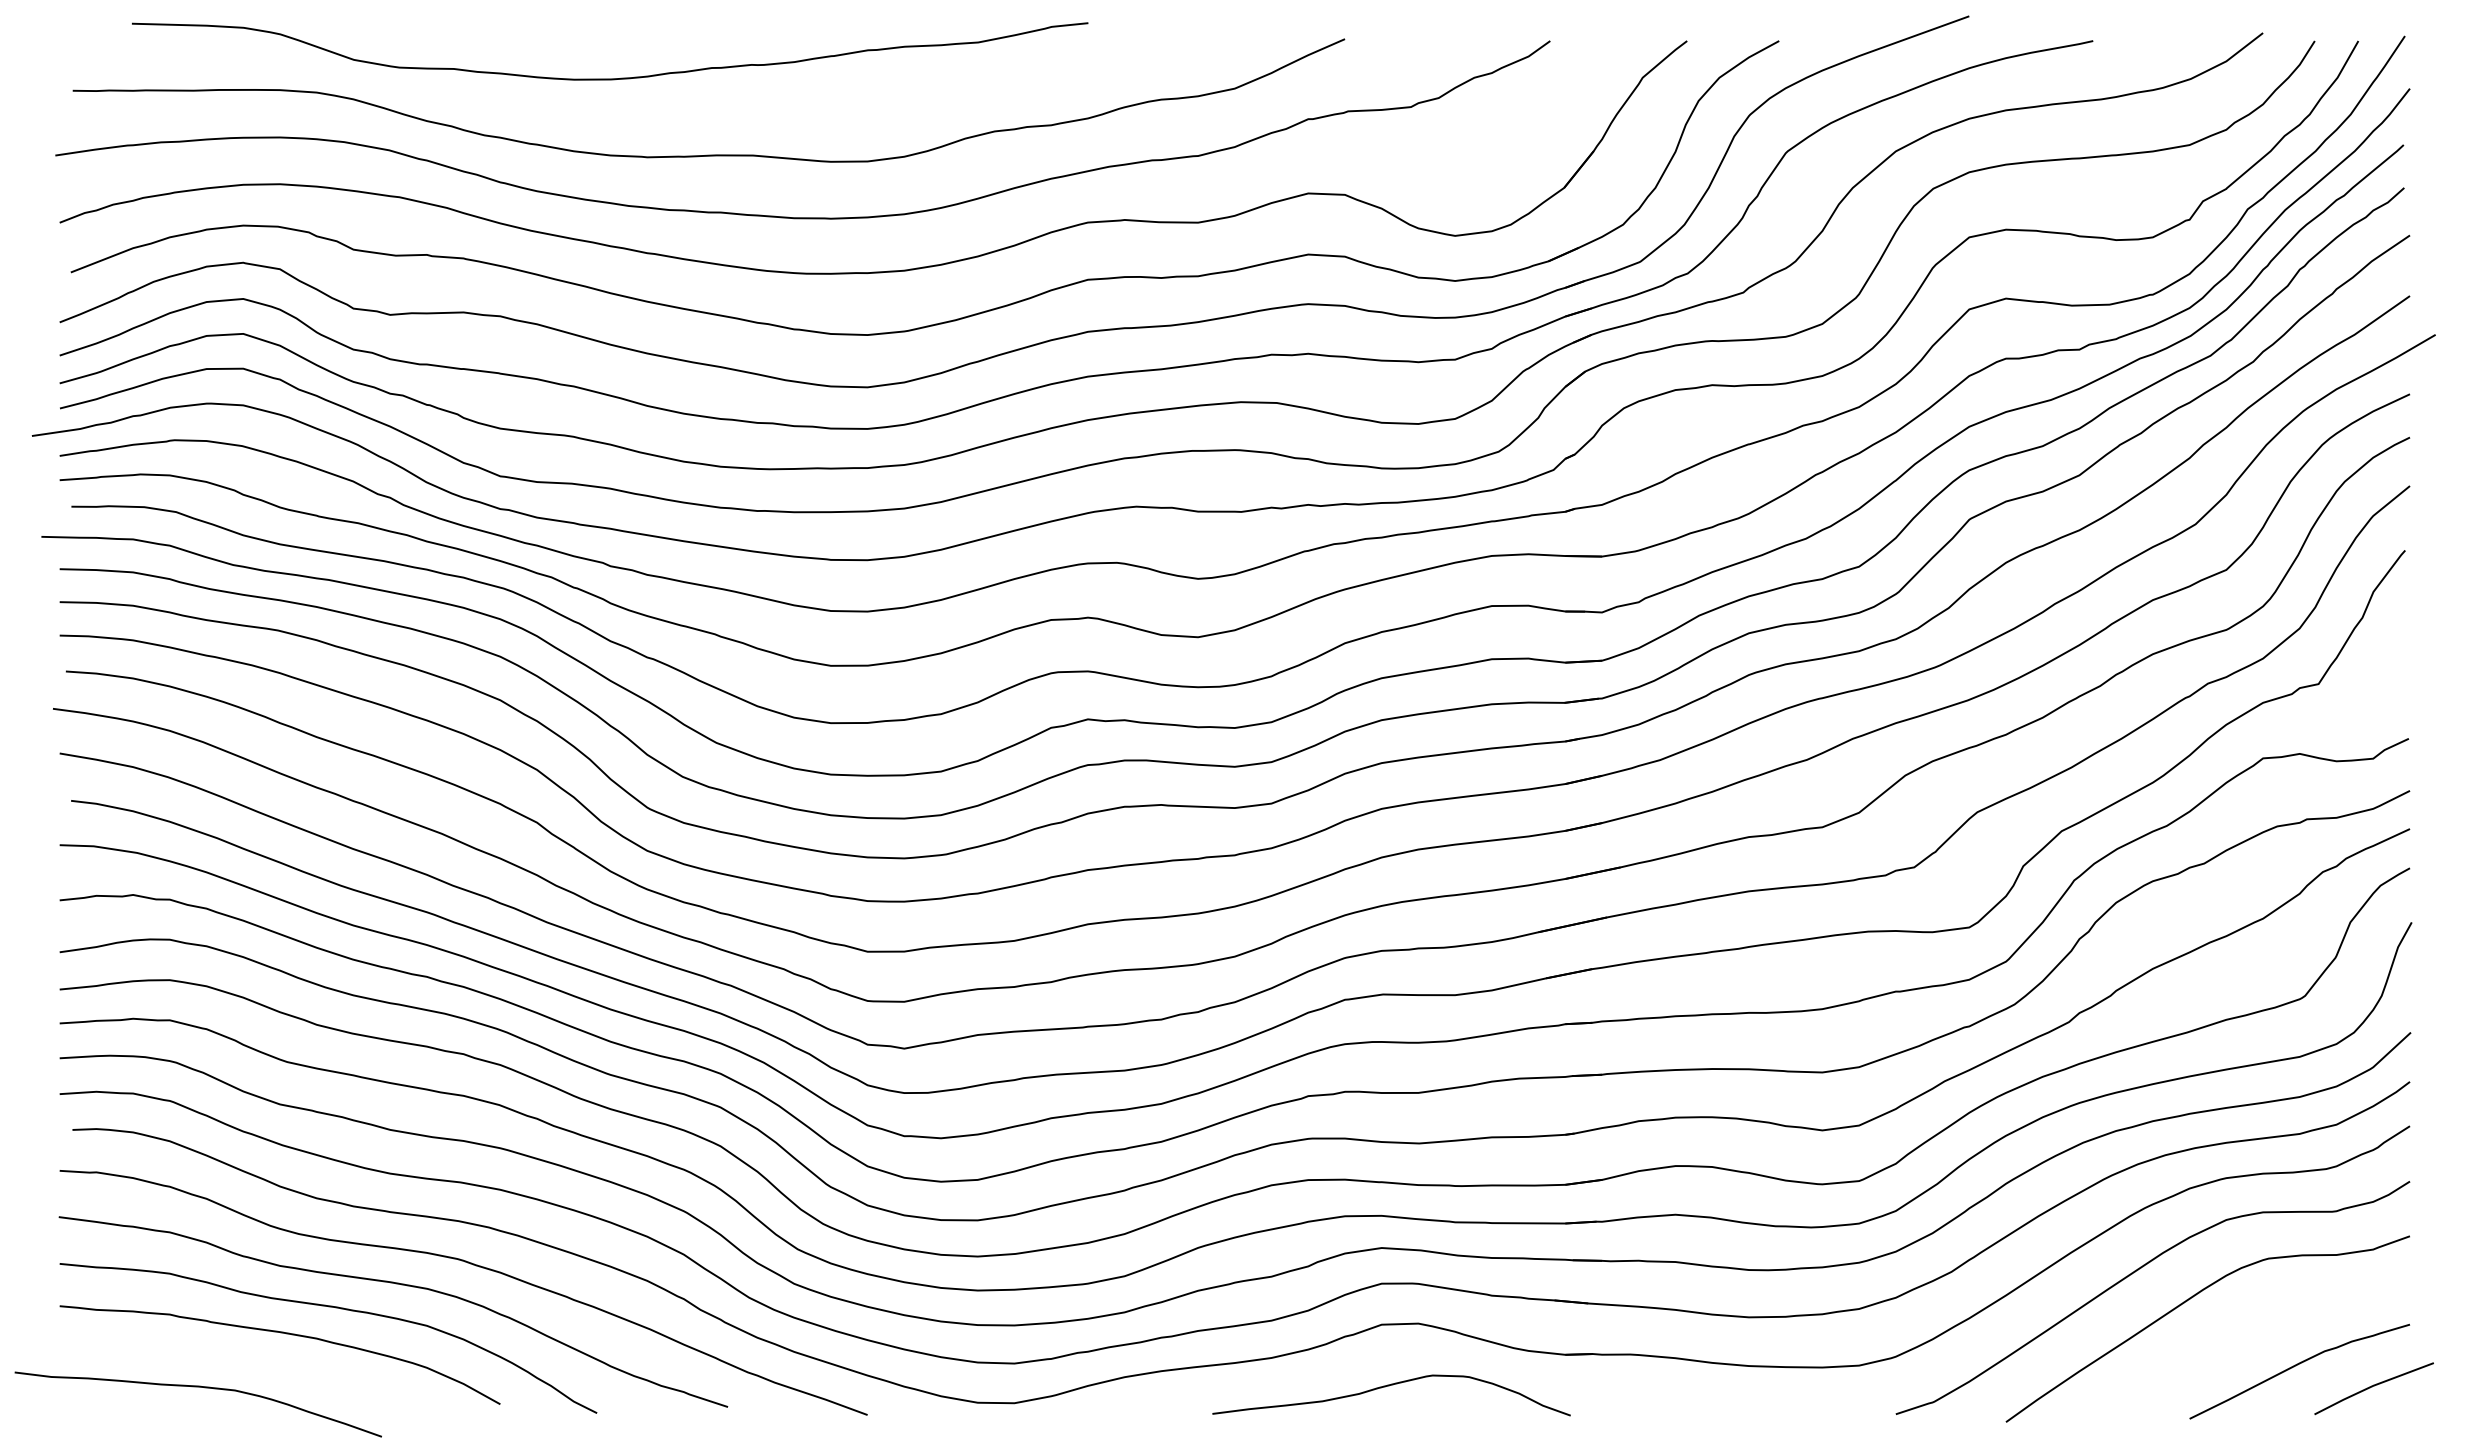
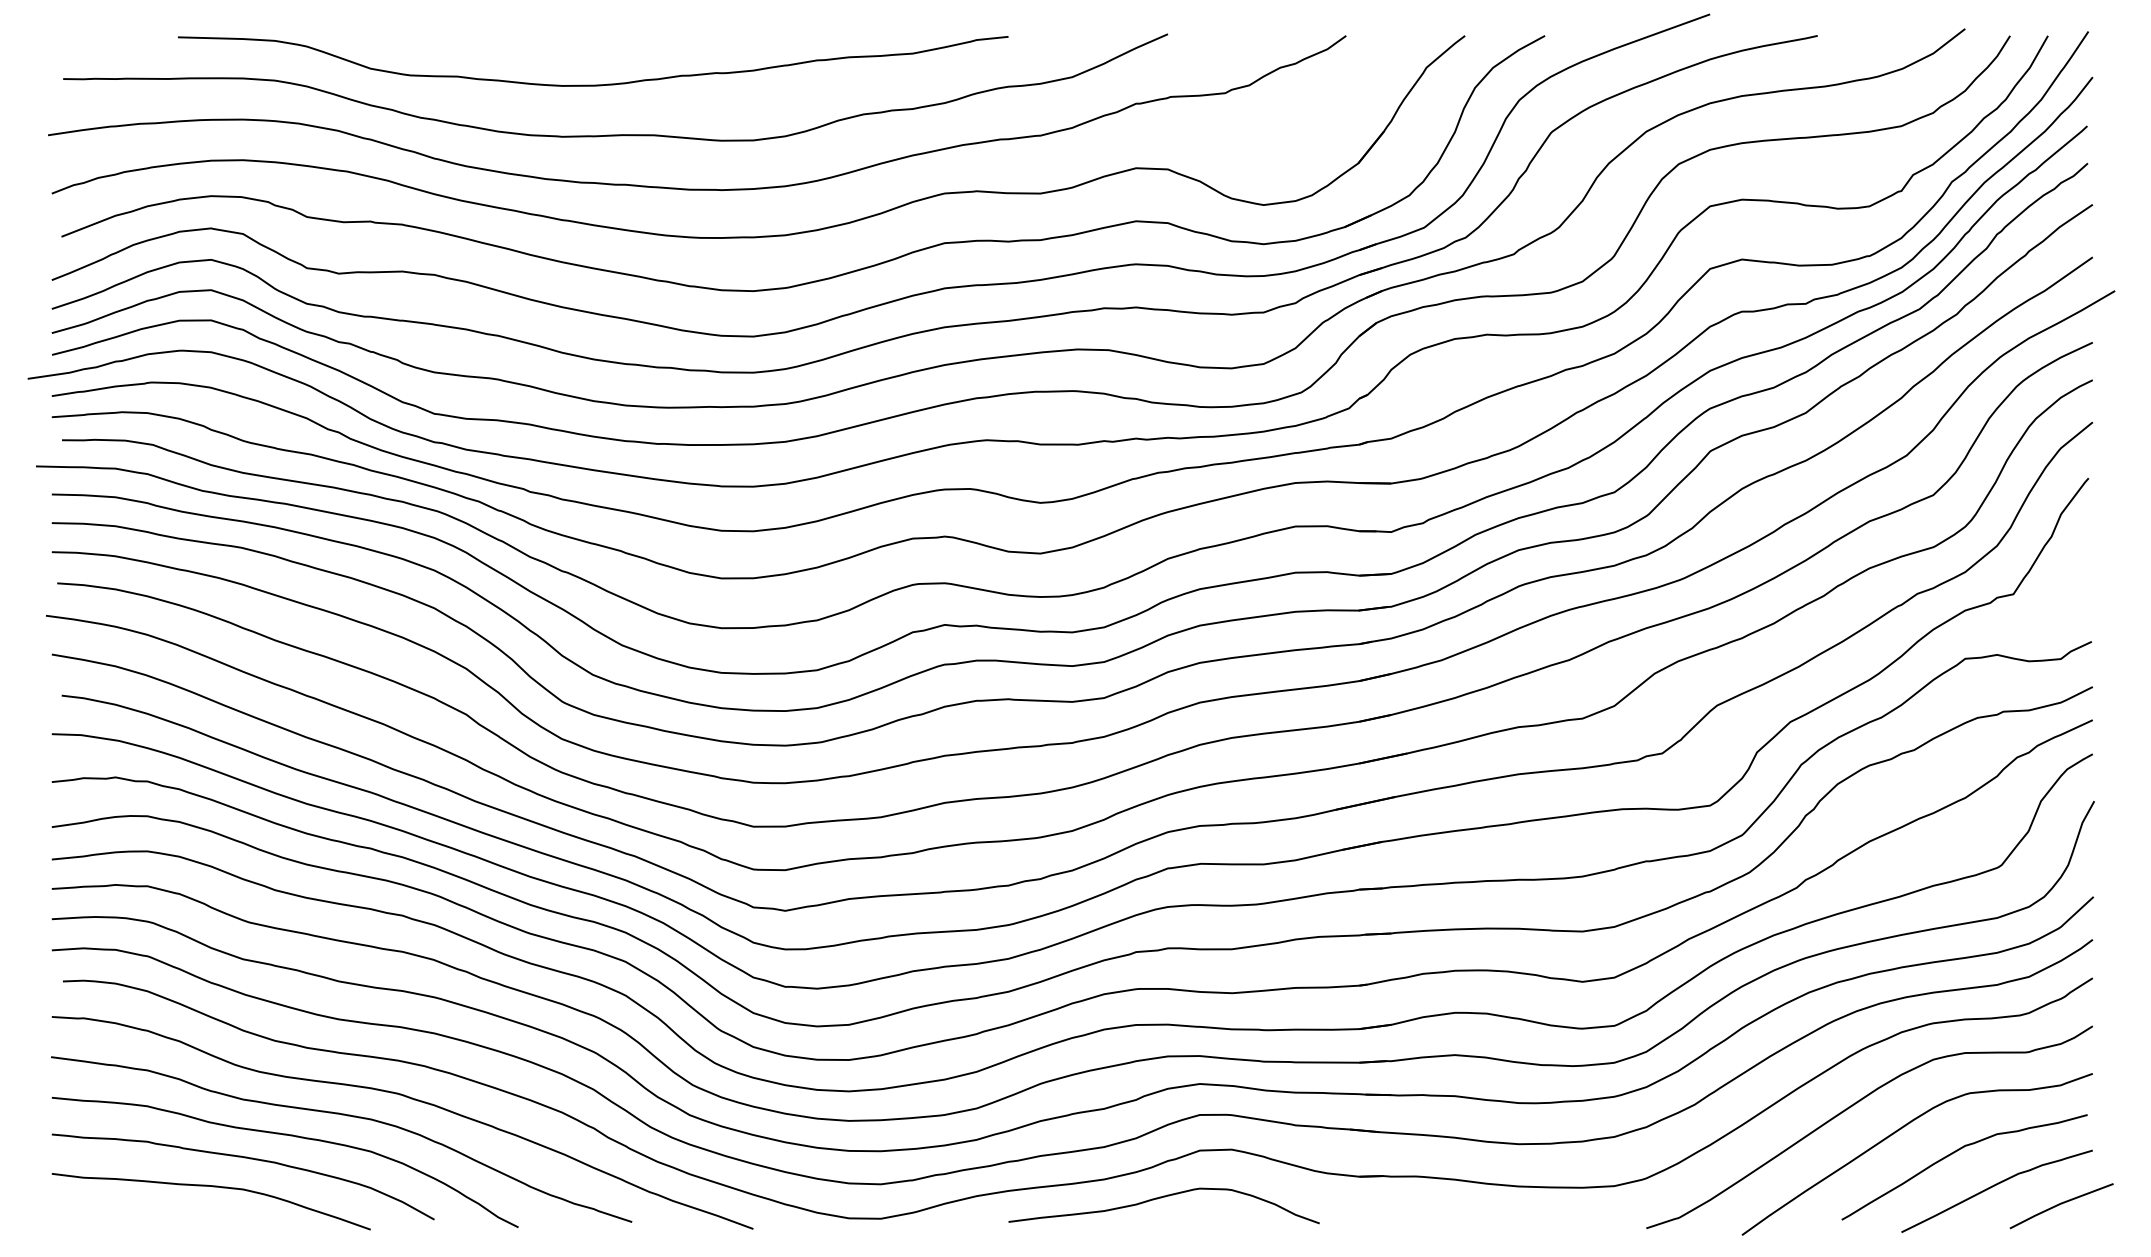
curve: (610, 78) -> (593, 84), moved
curve: (2251, 1327) -> (1955, 1153), added
curve: (1389, 1386) -> (1162, 1198), moved
curve: (197, 1387) -> (210, 1186), moved

